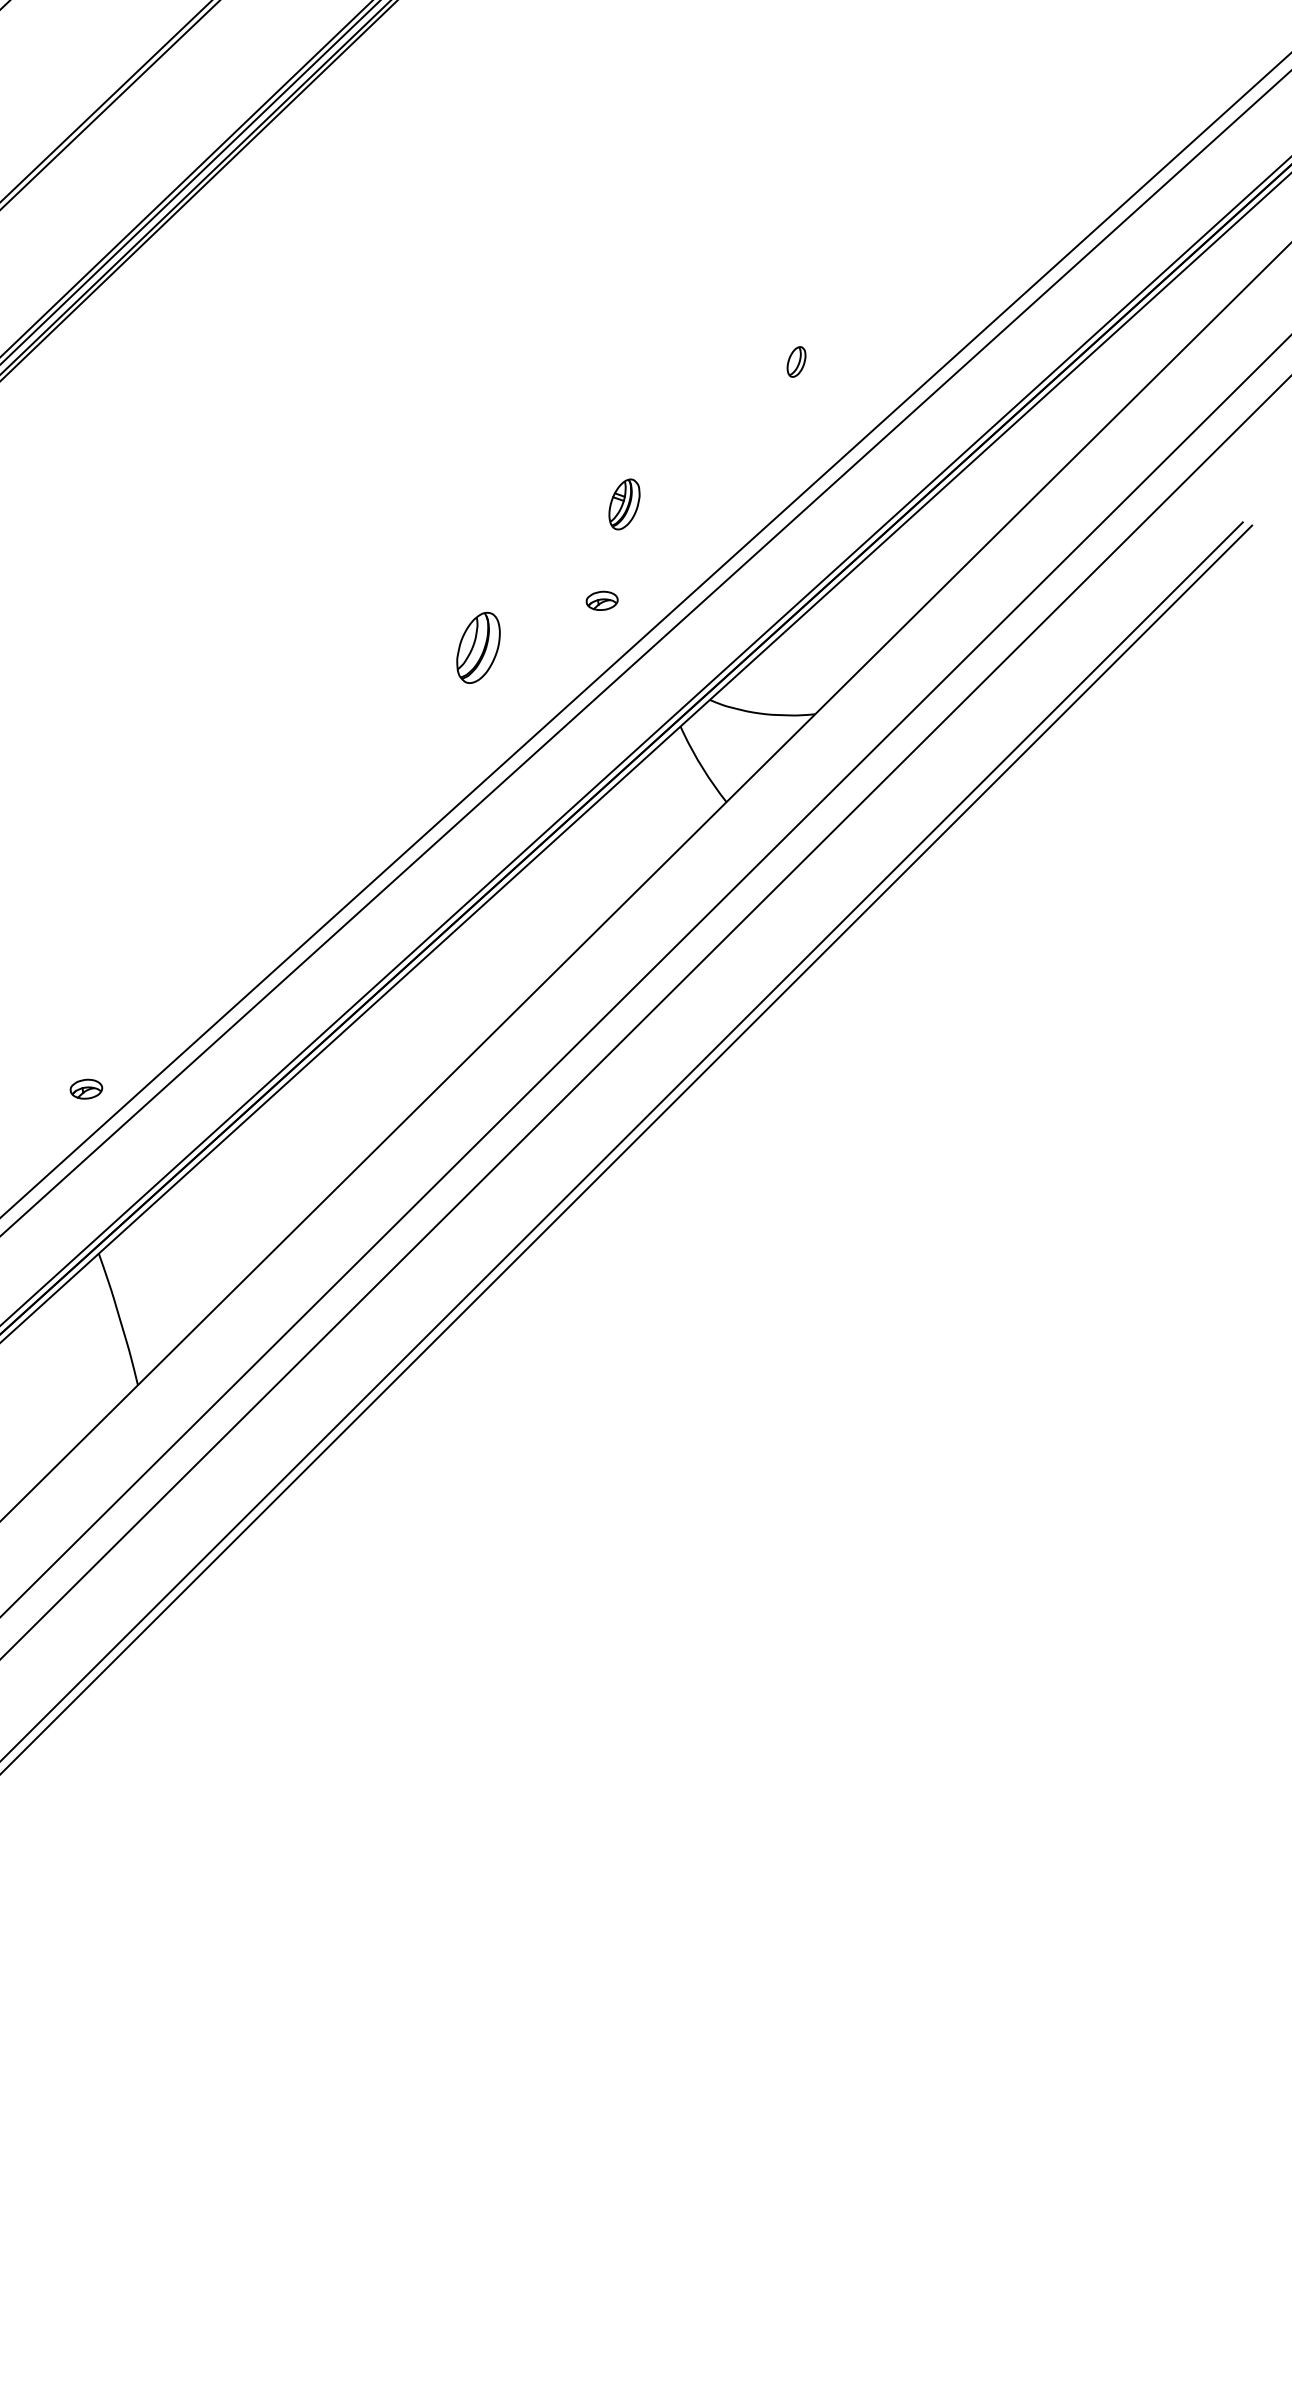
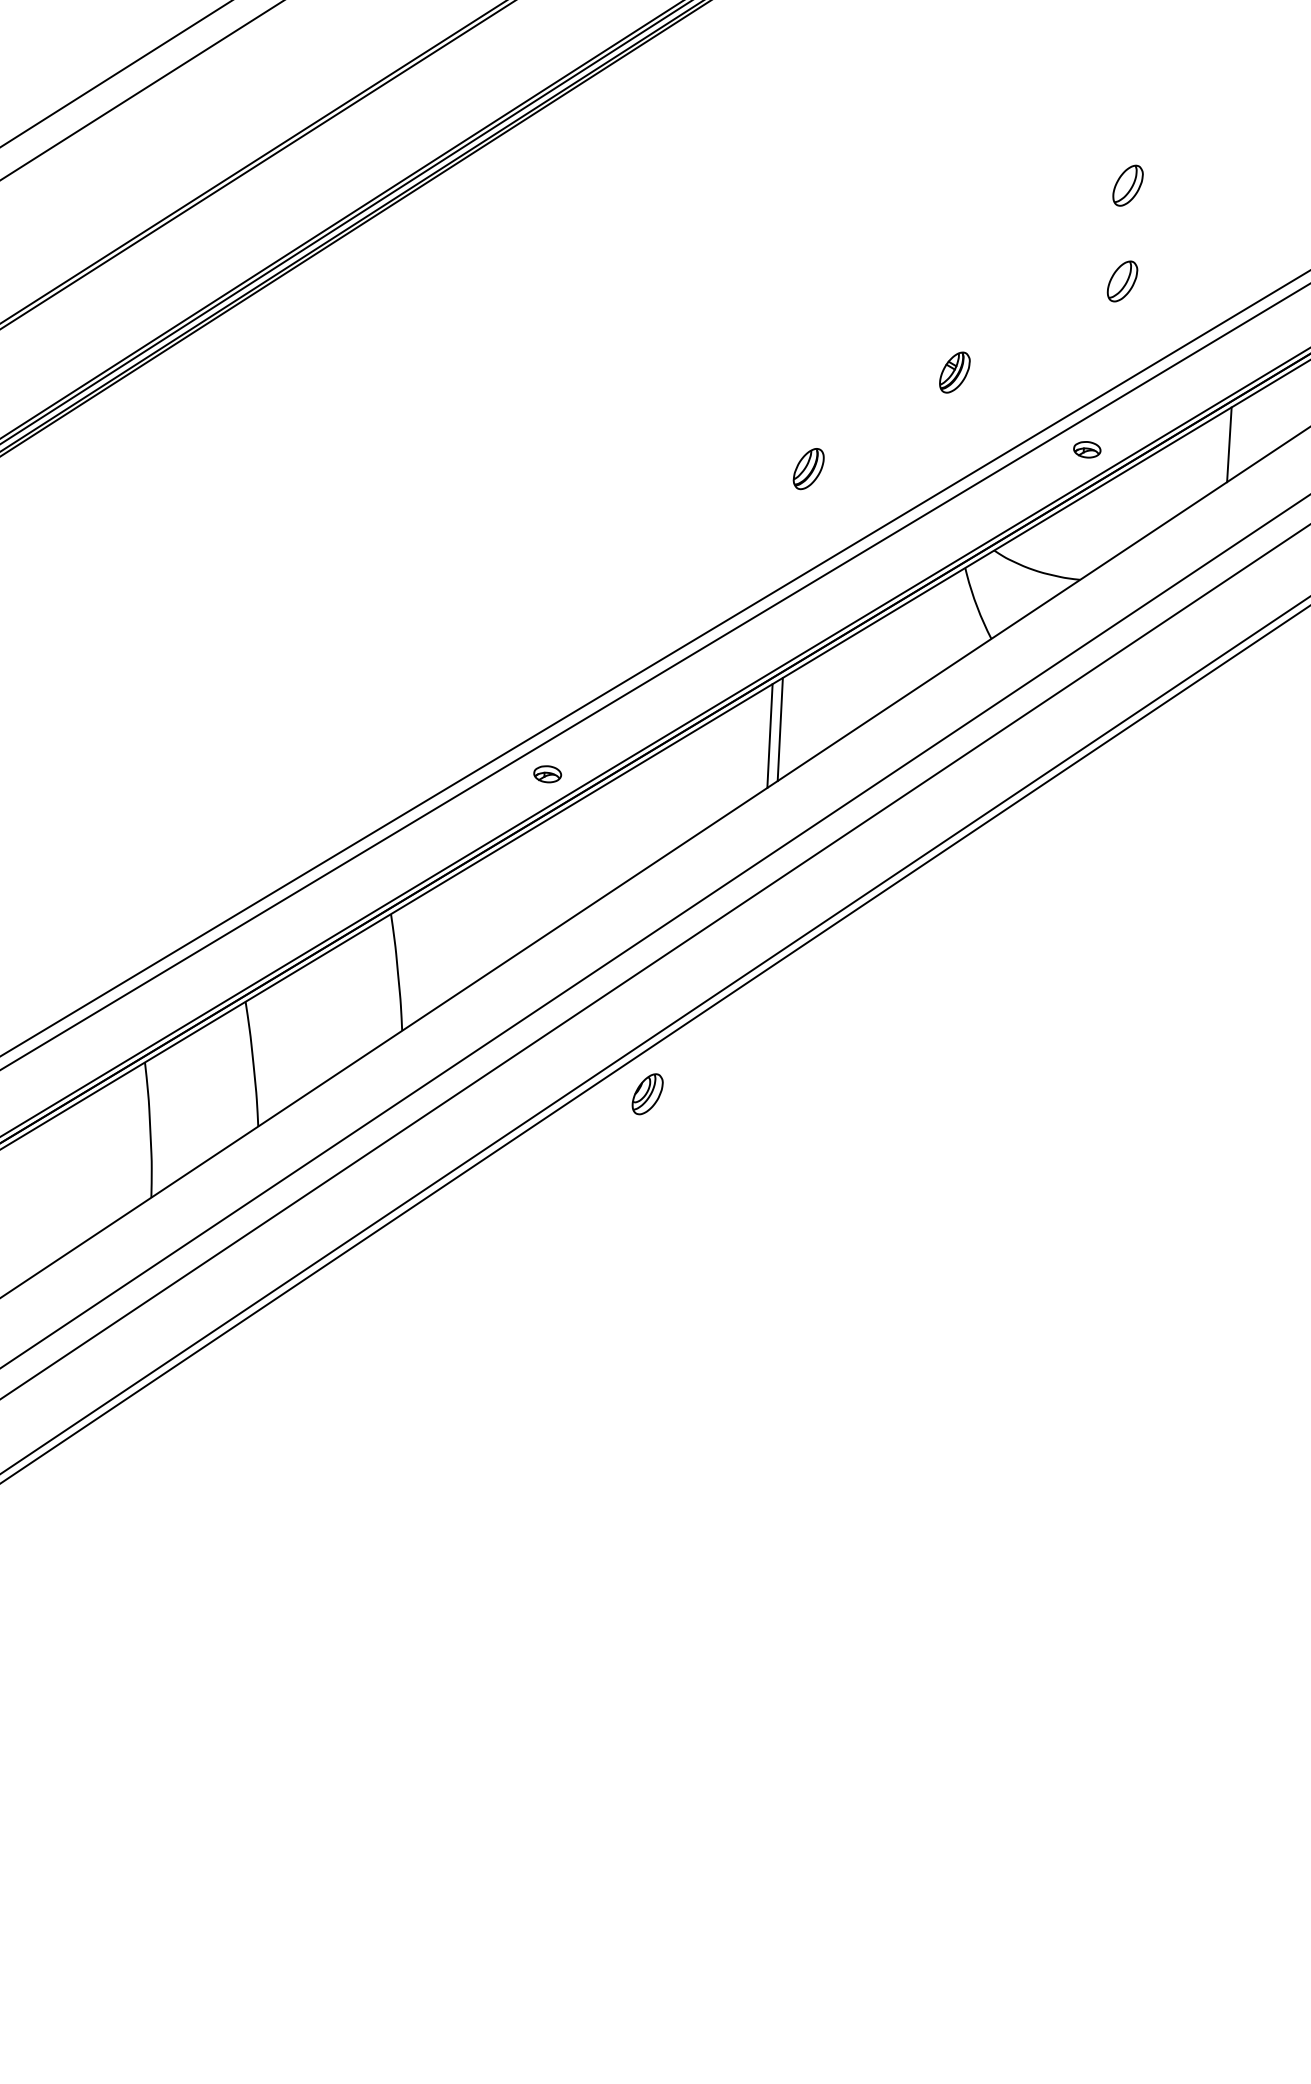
part: (780, 250) -> (1127, 185), added
part: (796, 362) -> (1122, 281), size x1.67
line: (956, 525) -> (1229, 444), added
part: (602, 600) -> (1087, 449), moved
part: (478, 648) -> (808, 469), size x0.71
line: (503, 953) -> (779, 729), added
line: (493, 963) -> (769, 735), added
part: (86, 1089) -> (547, 774), moved
part: (434, 1403) -> (647, 1094), added

